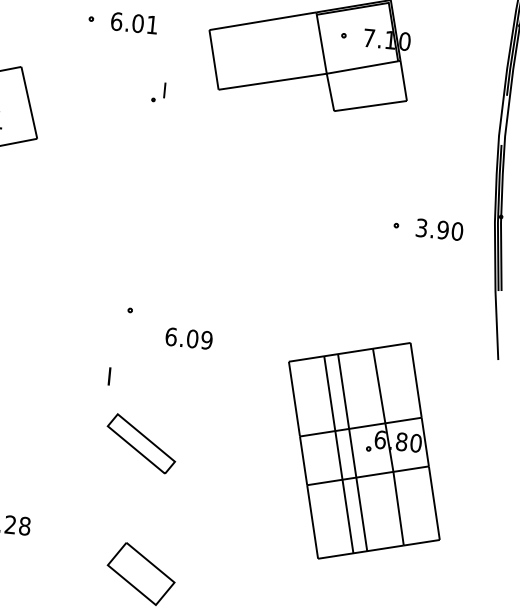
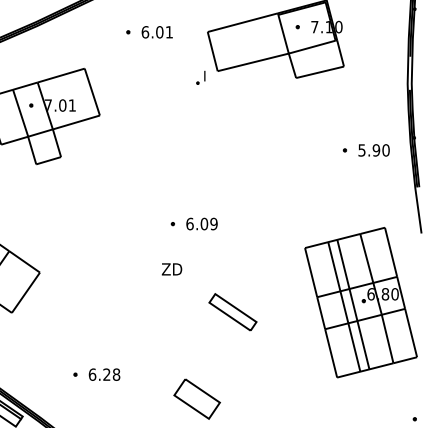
part: (158, 91) -> (200, 77), moved
text: (421, 226) -> (361, 149), 3.90 -> 5.90
text: (188, 337) -> (201, 223), moved
text: (121, 377) -> (171, 269), I -> ZD
part: (140, 444) -> (232, 312), moved
part: (363, 450) -> (360, 302), moved

